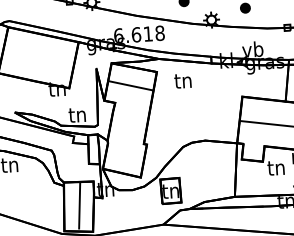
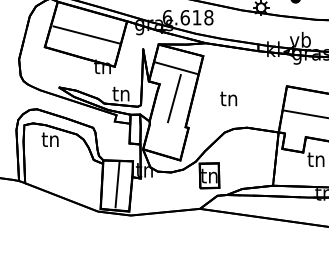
line: (39, 57) -> (86, 34), added
text: (182, 80) -> (228, 98), moved
line: (130, 116) -> (174, 98), added

